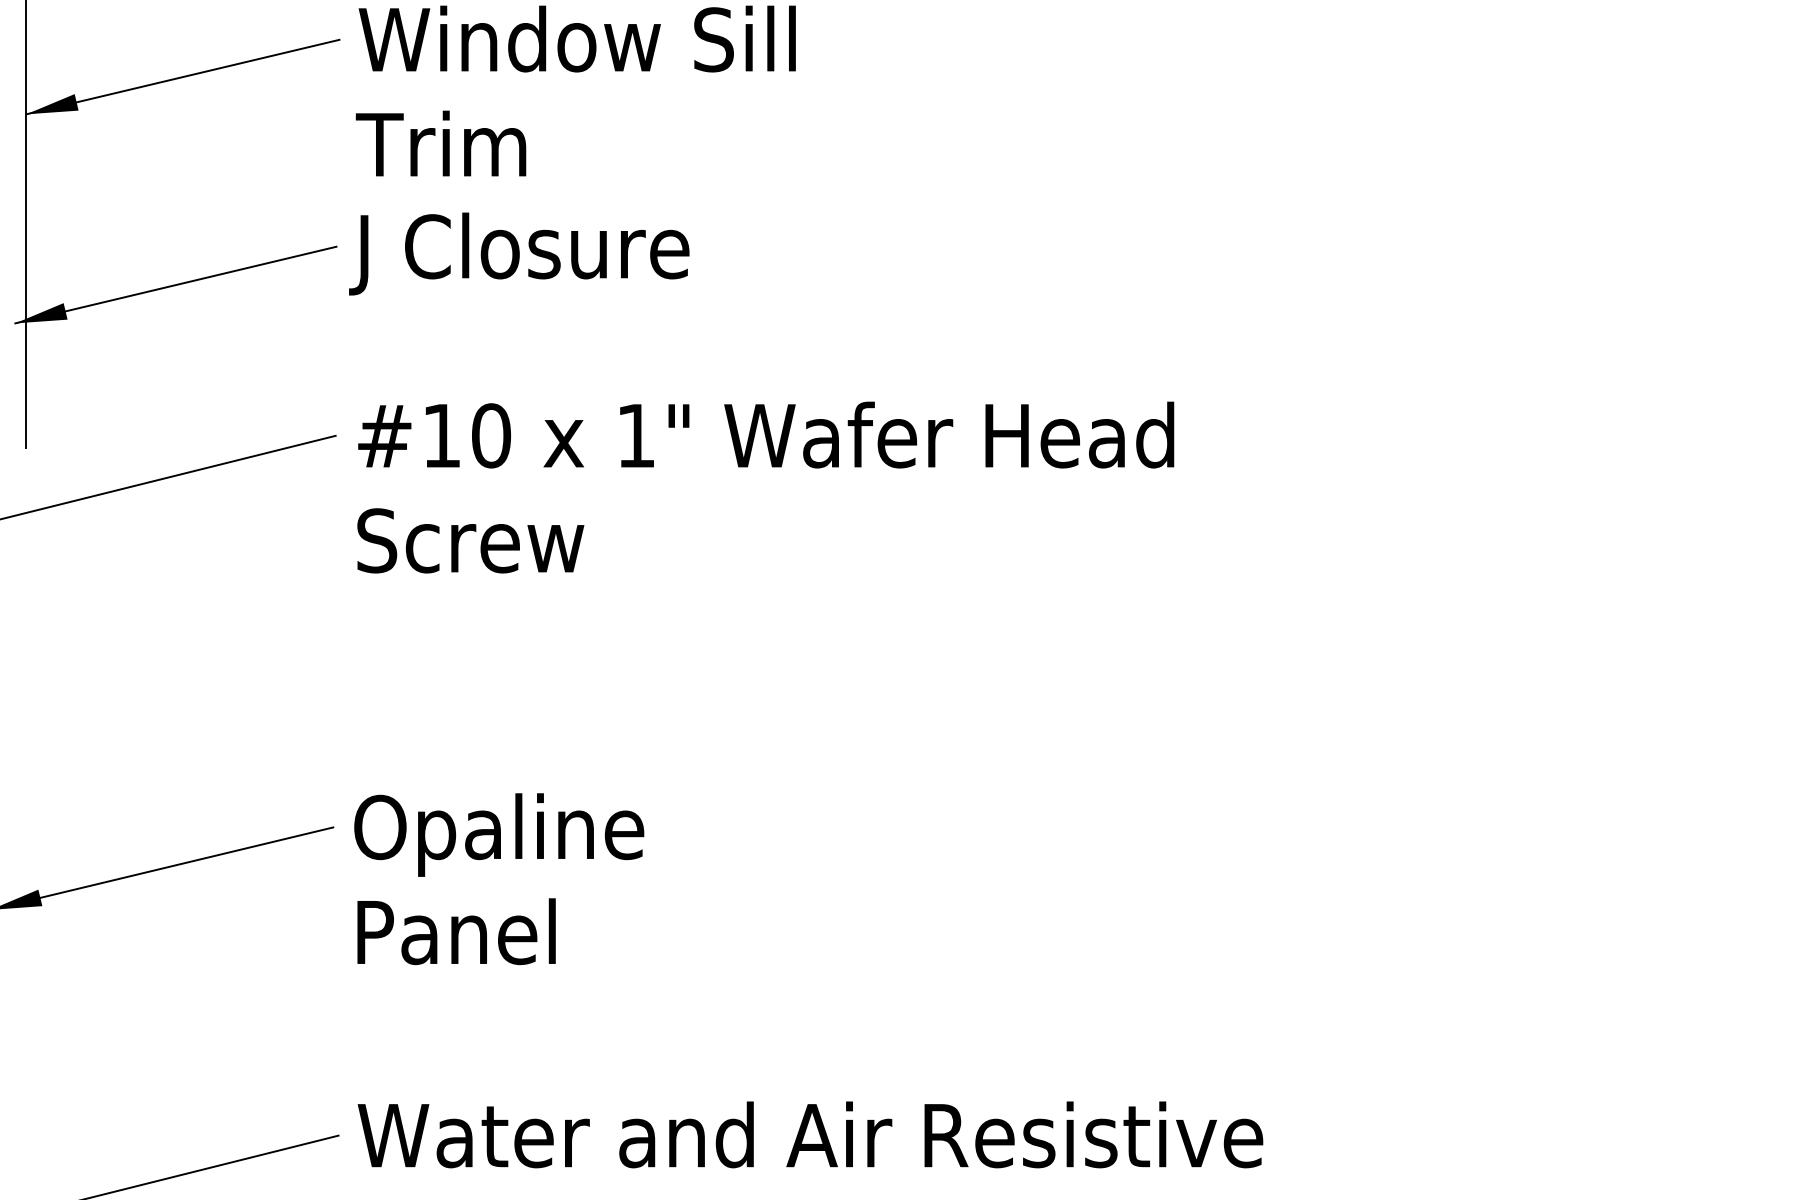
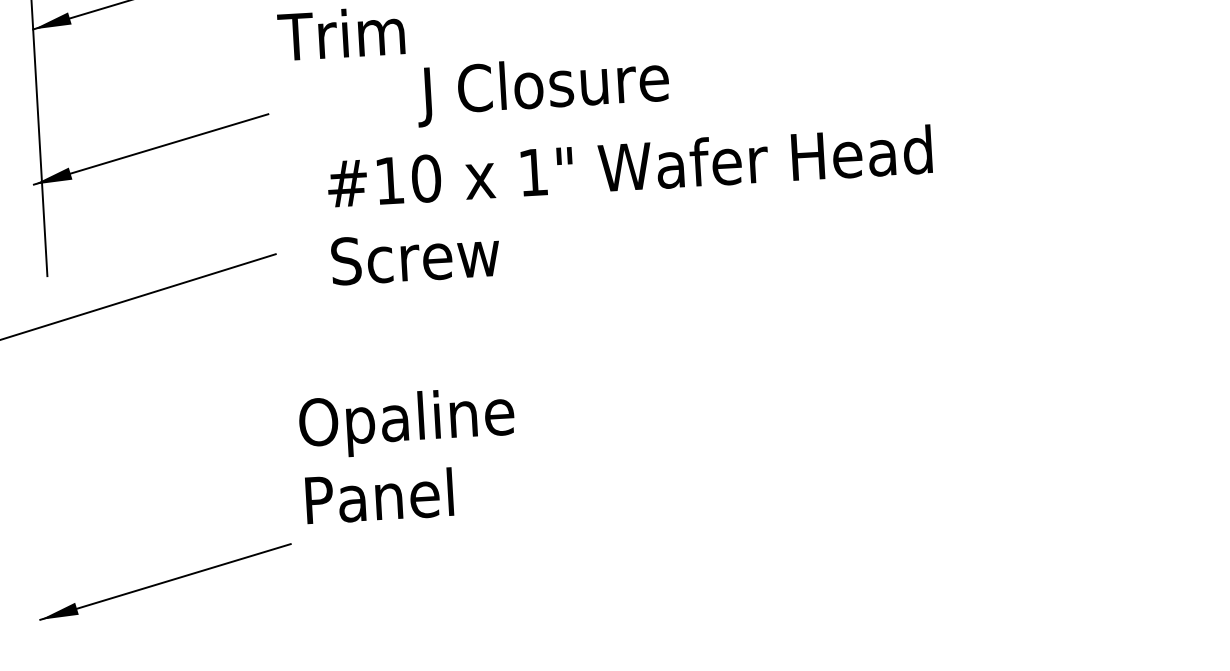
text: (519, 253) -> (543, 89), moved
text: (765, 487) -> (631, 205), moved
text: (499, 879) -> (409, 455), moved

